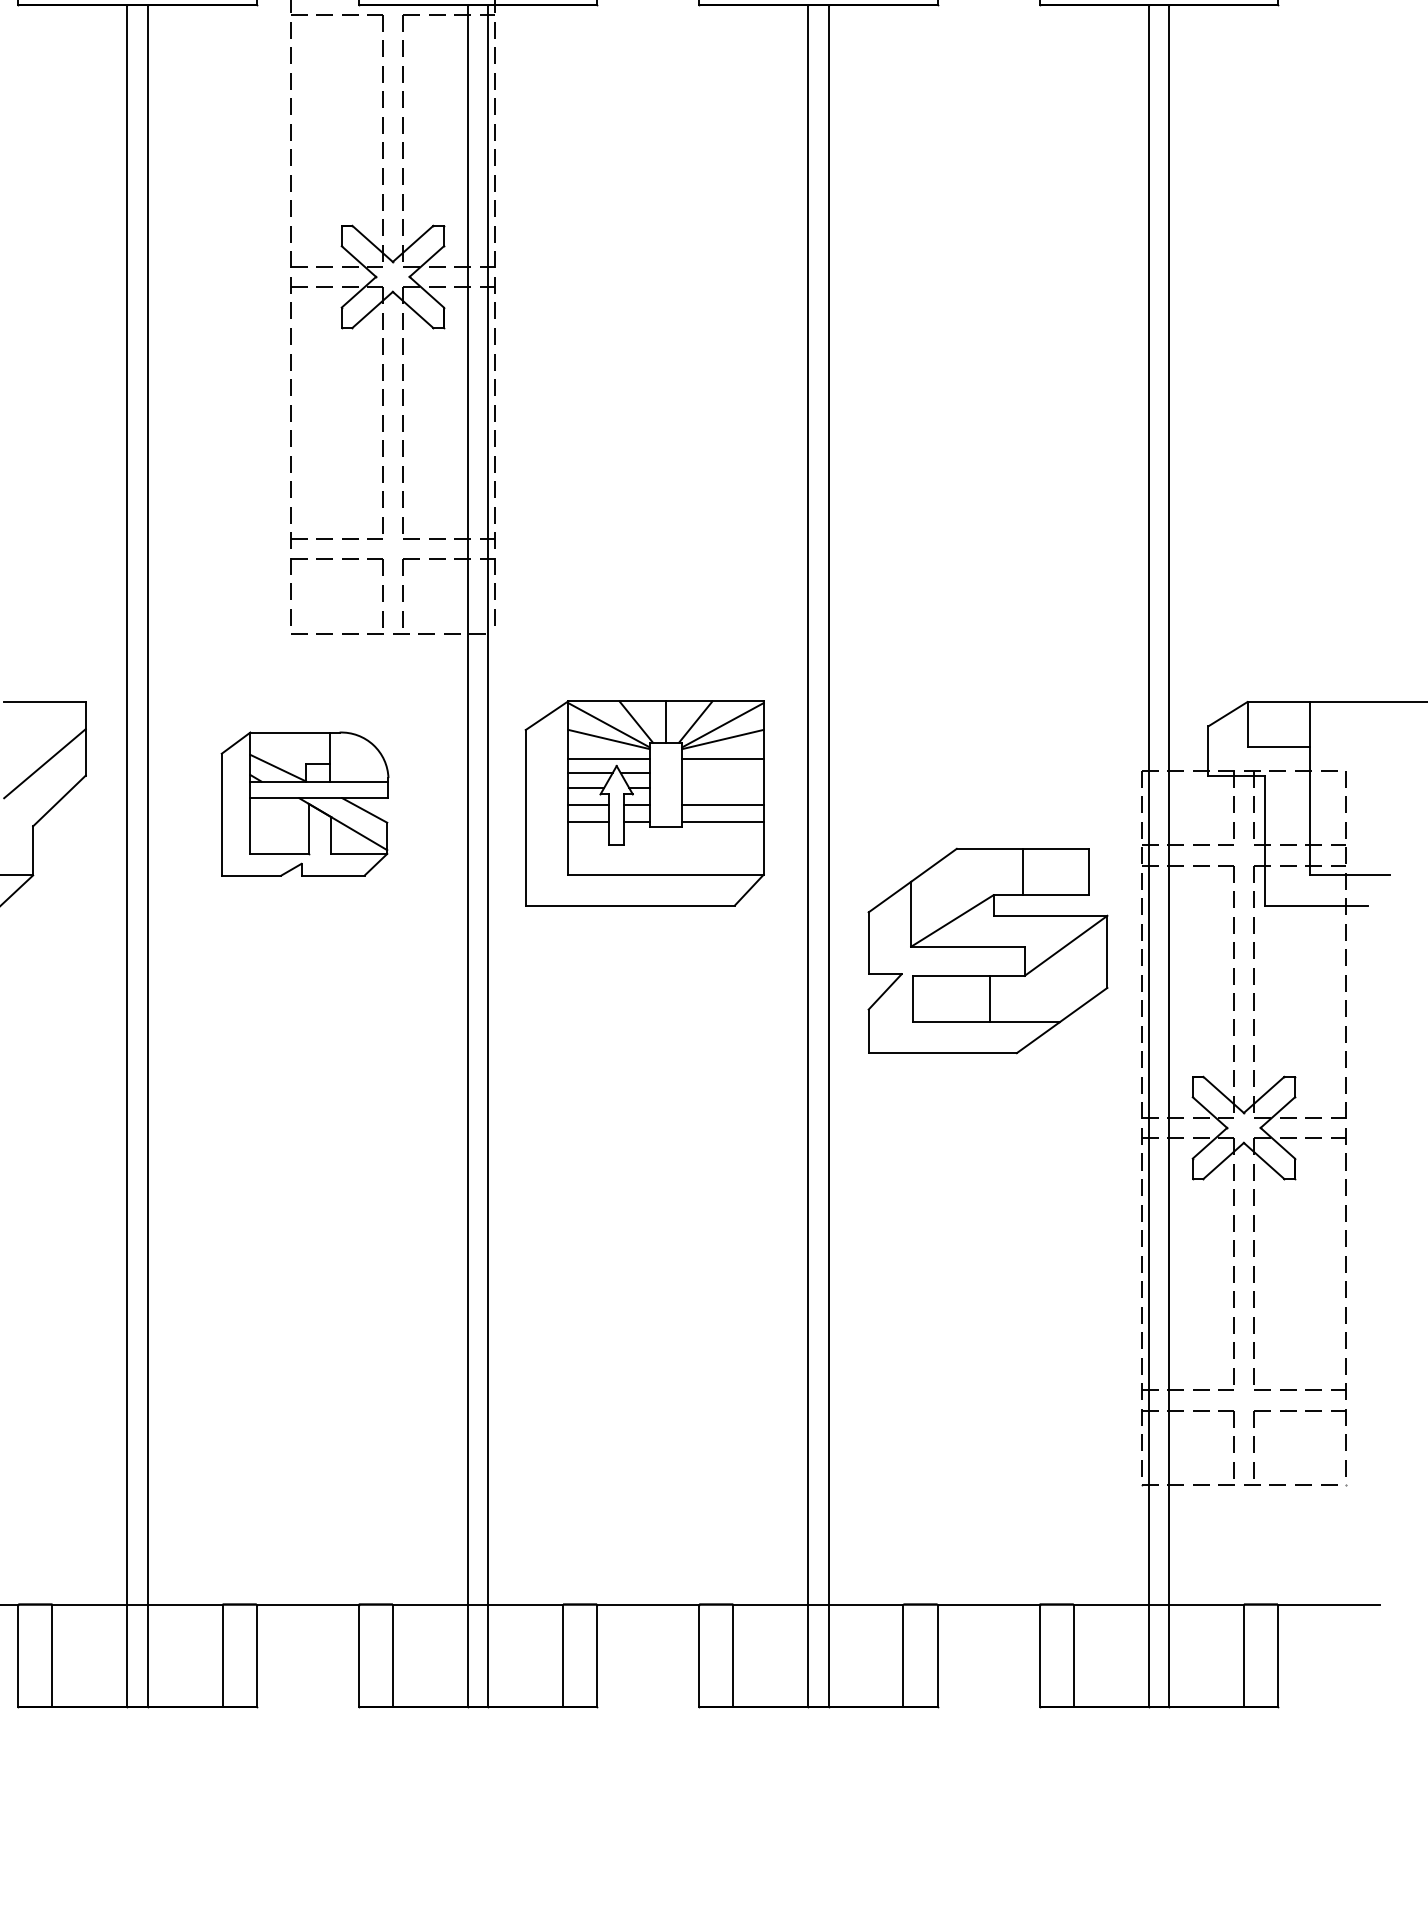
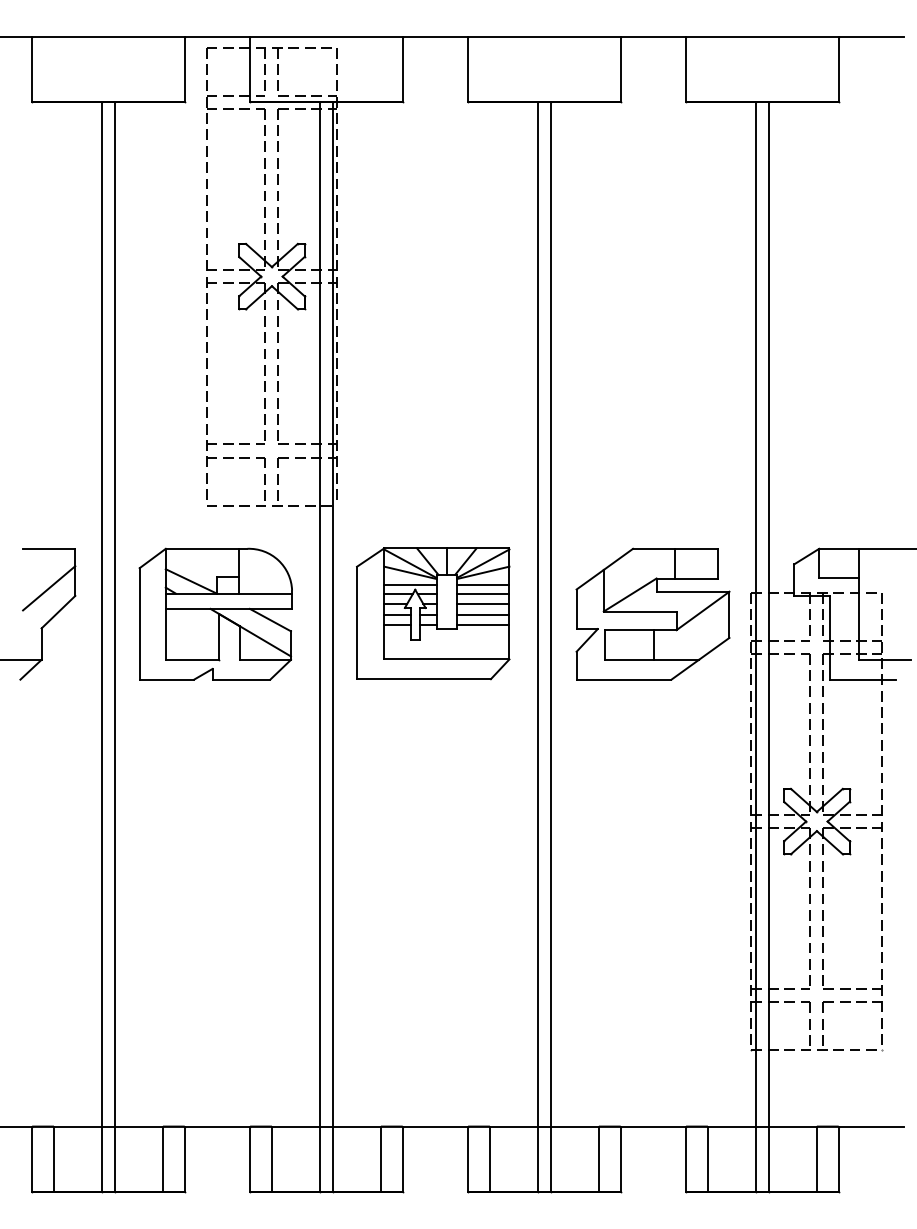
line: (723, 773) -> (483, 594), added
line: (723, 787) -> (483, 603), added
part: (304, 803) -> (215, 613), size x1.43
part: (987, 949) -> (652, 613), moved

